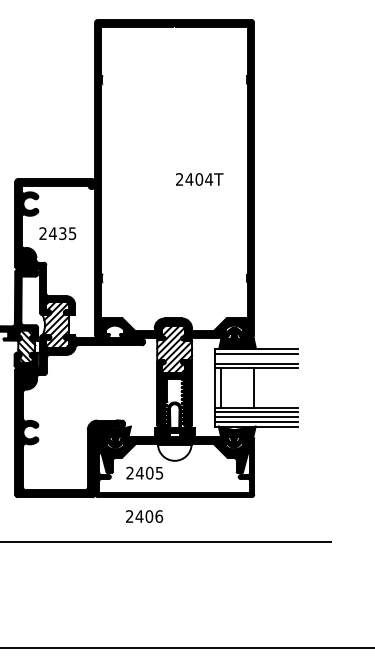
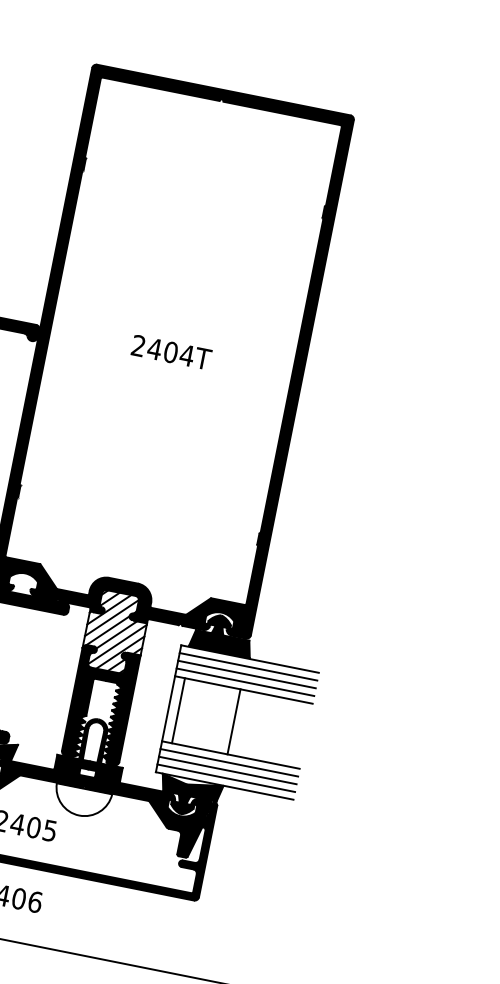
text: (199, 179) -> (171, 352), moved
line: (256, 358) -> (247, 673), added

